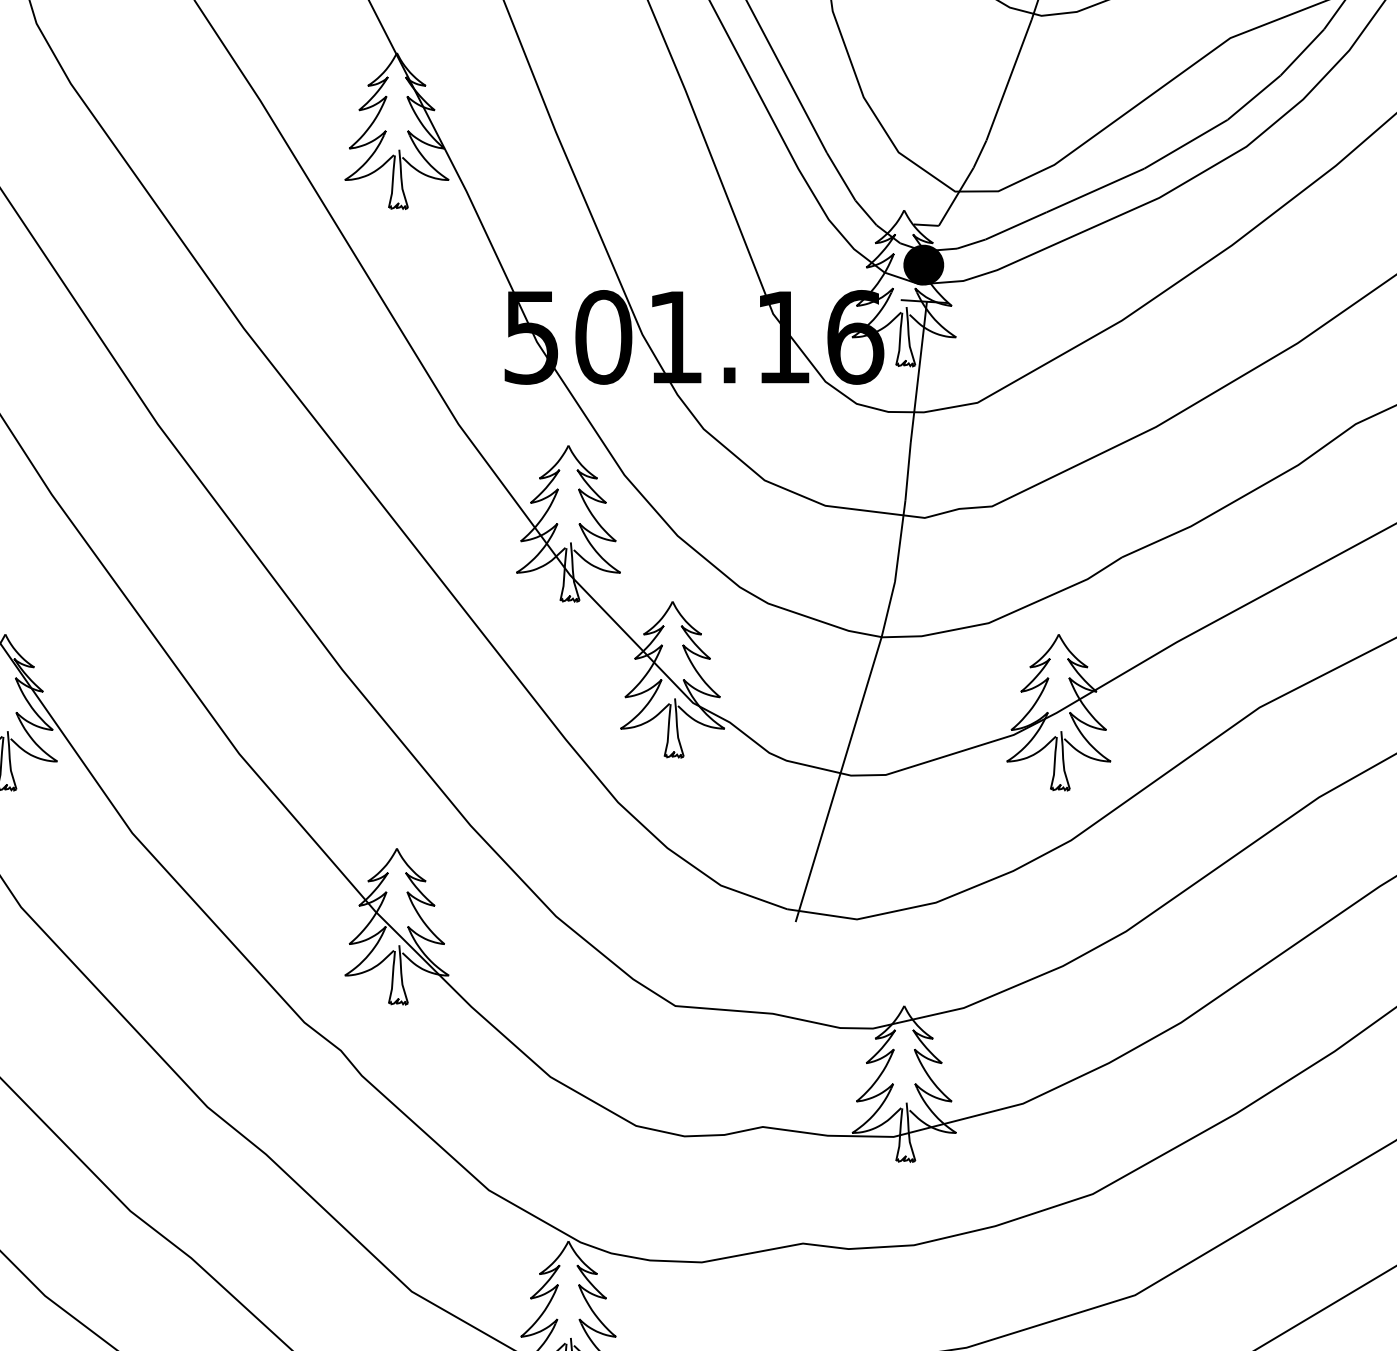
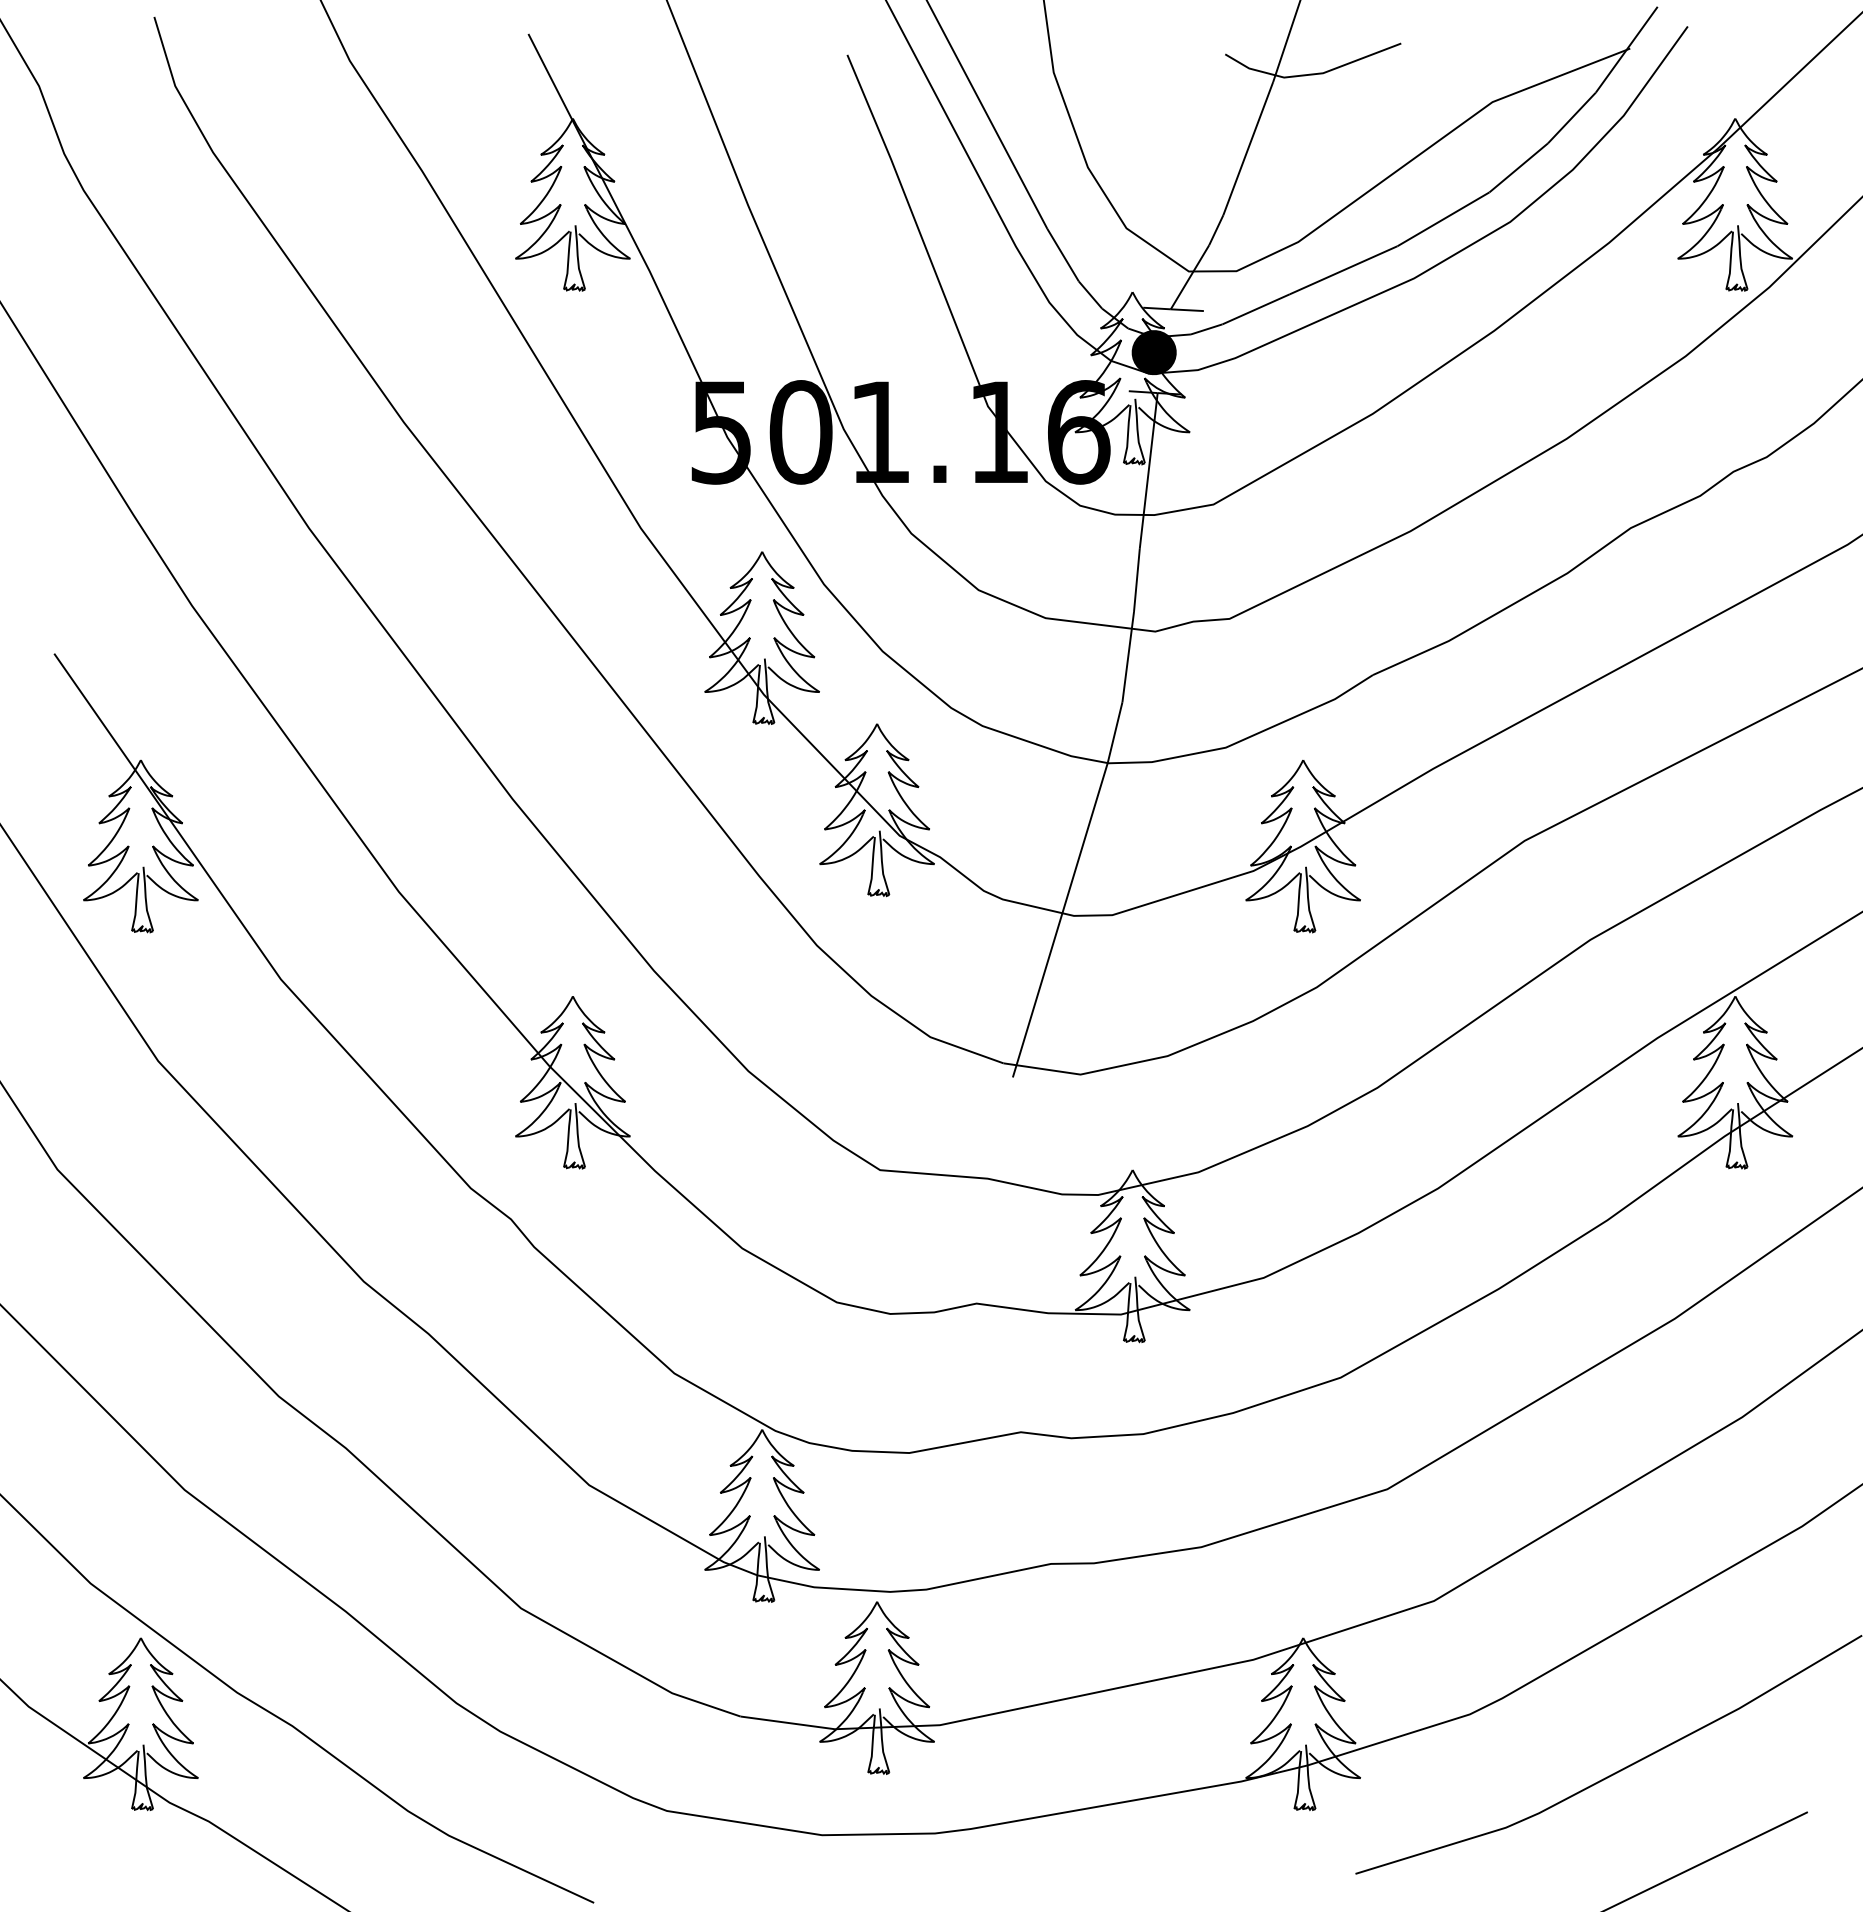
line: (953, 226) -> (1186, 310), added

